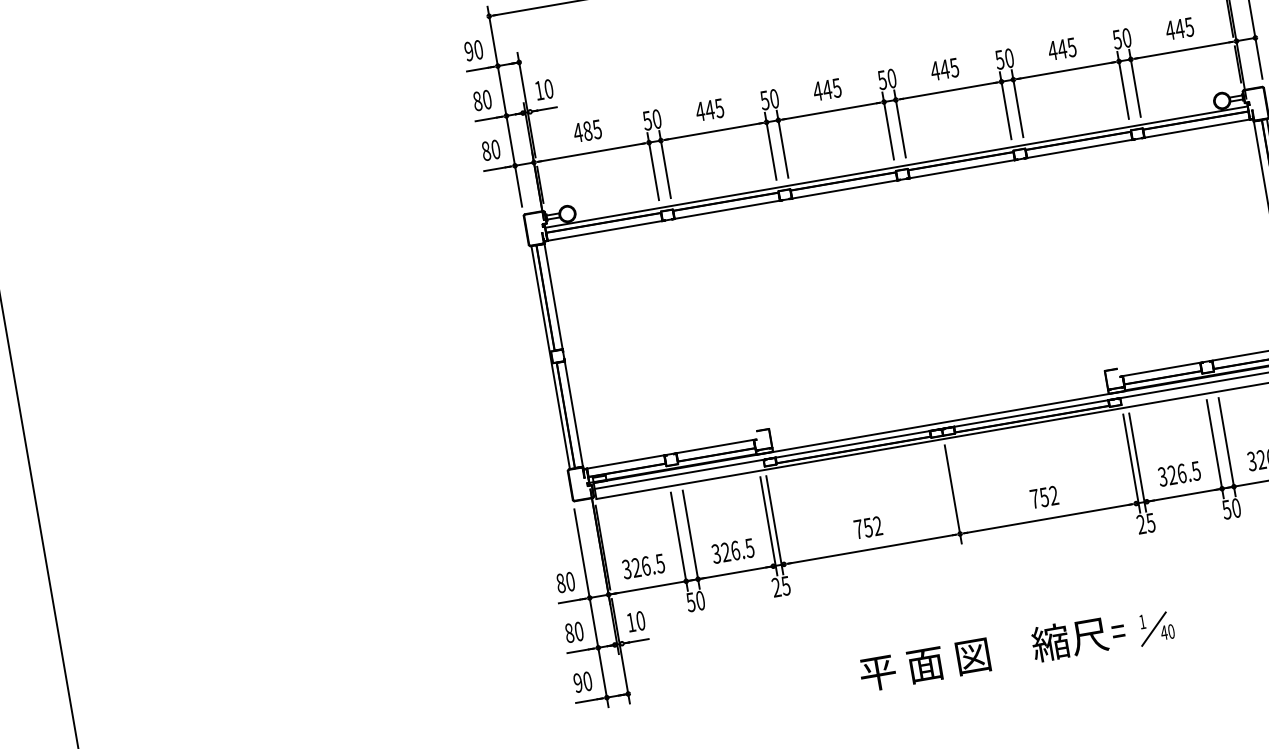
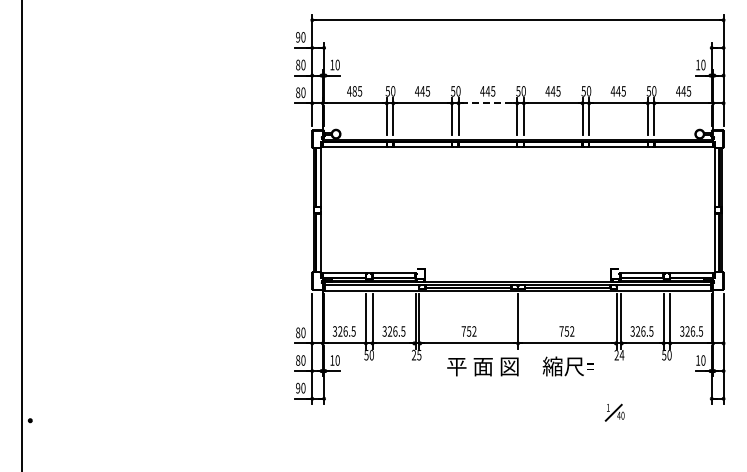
line: (830, 111) -> (487, 103), solid -> dashed
text: (1150, 523) -> (621, 355), 25 -> 24
text: (992, 652) -> (520, 366), moved

